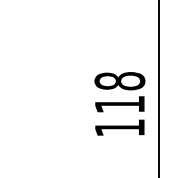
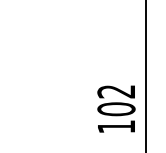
text: (119, 92) -> (116, 100), 118 -> 102

